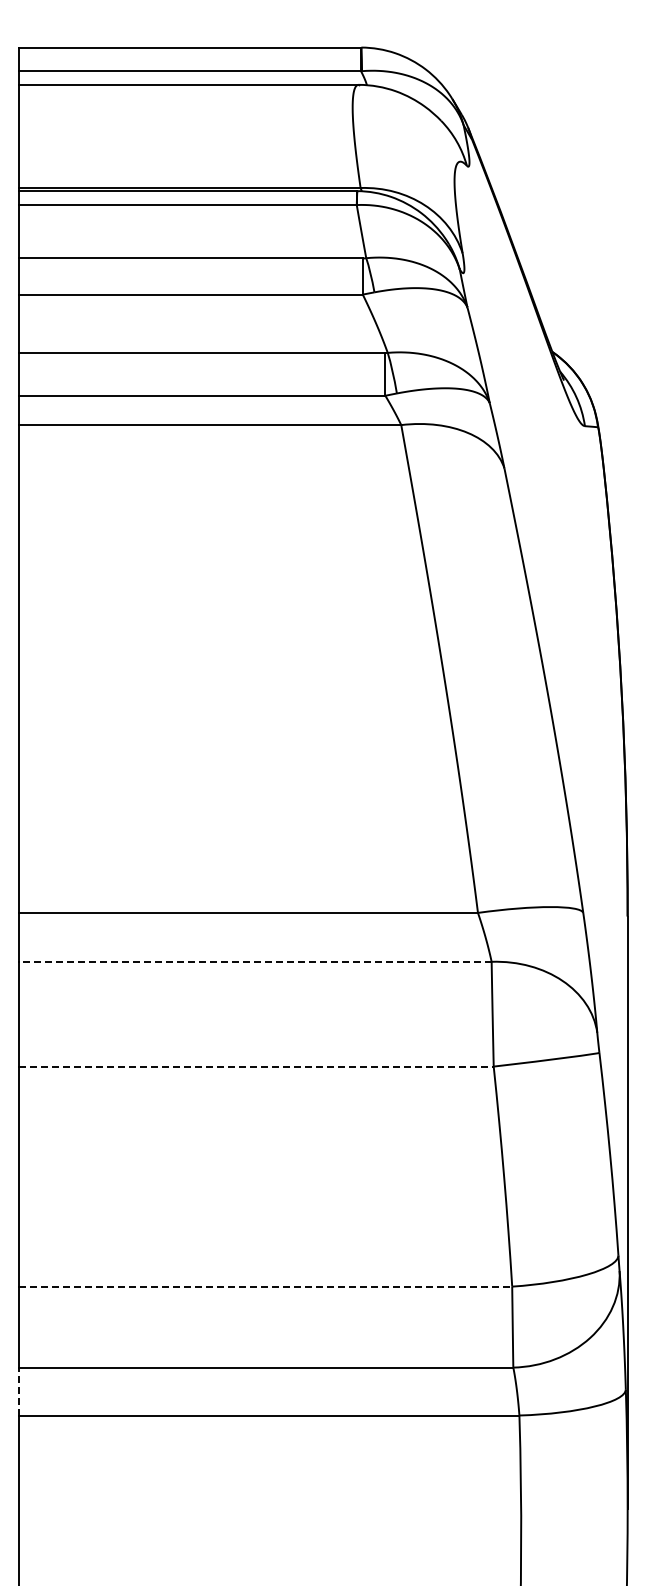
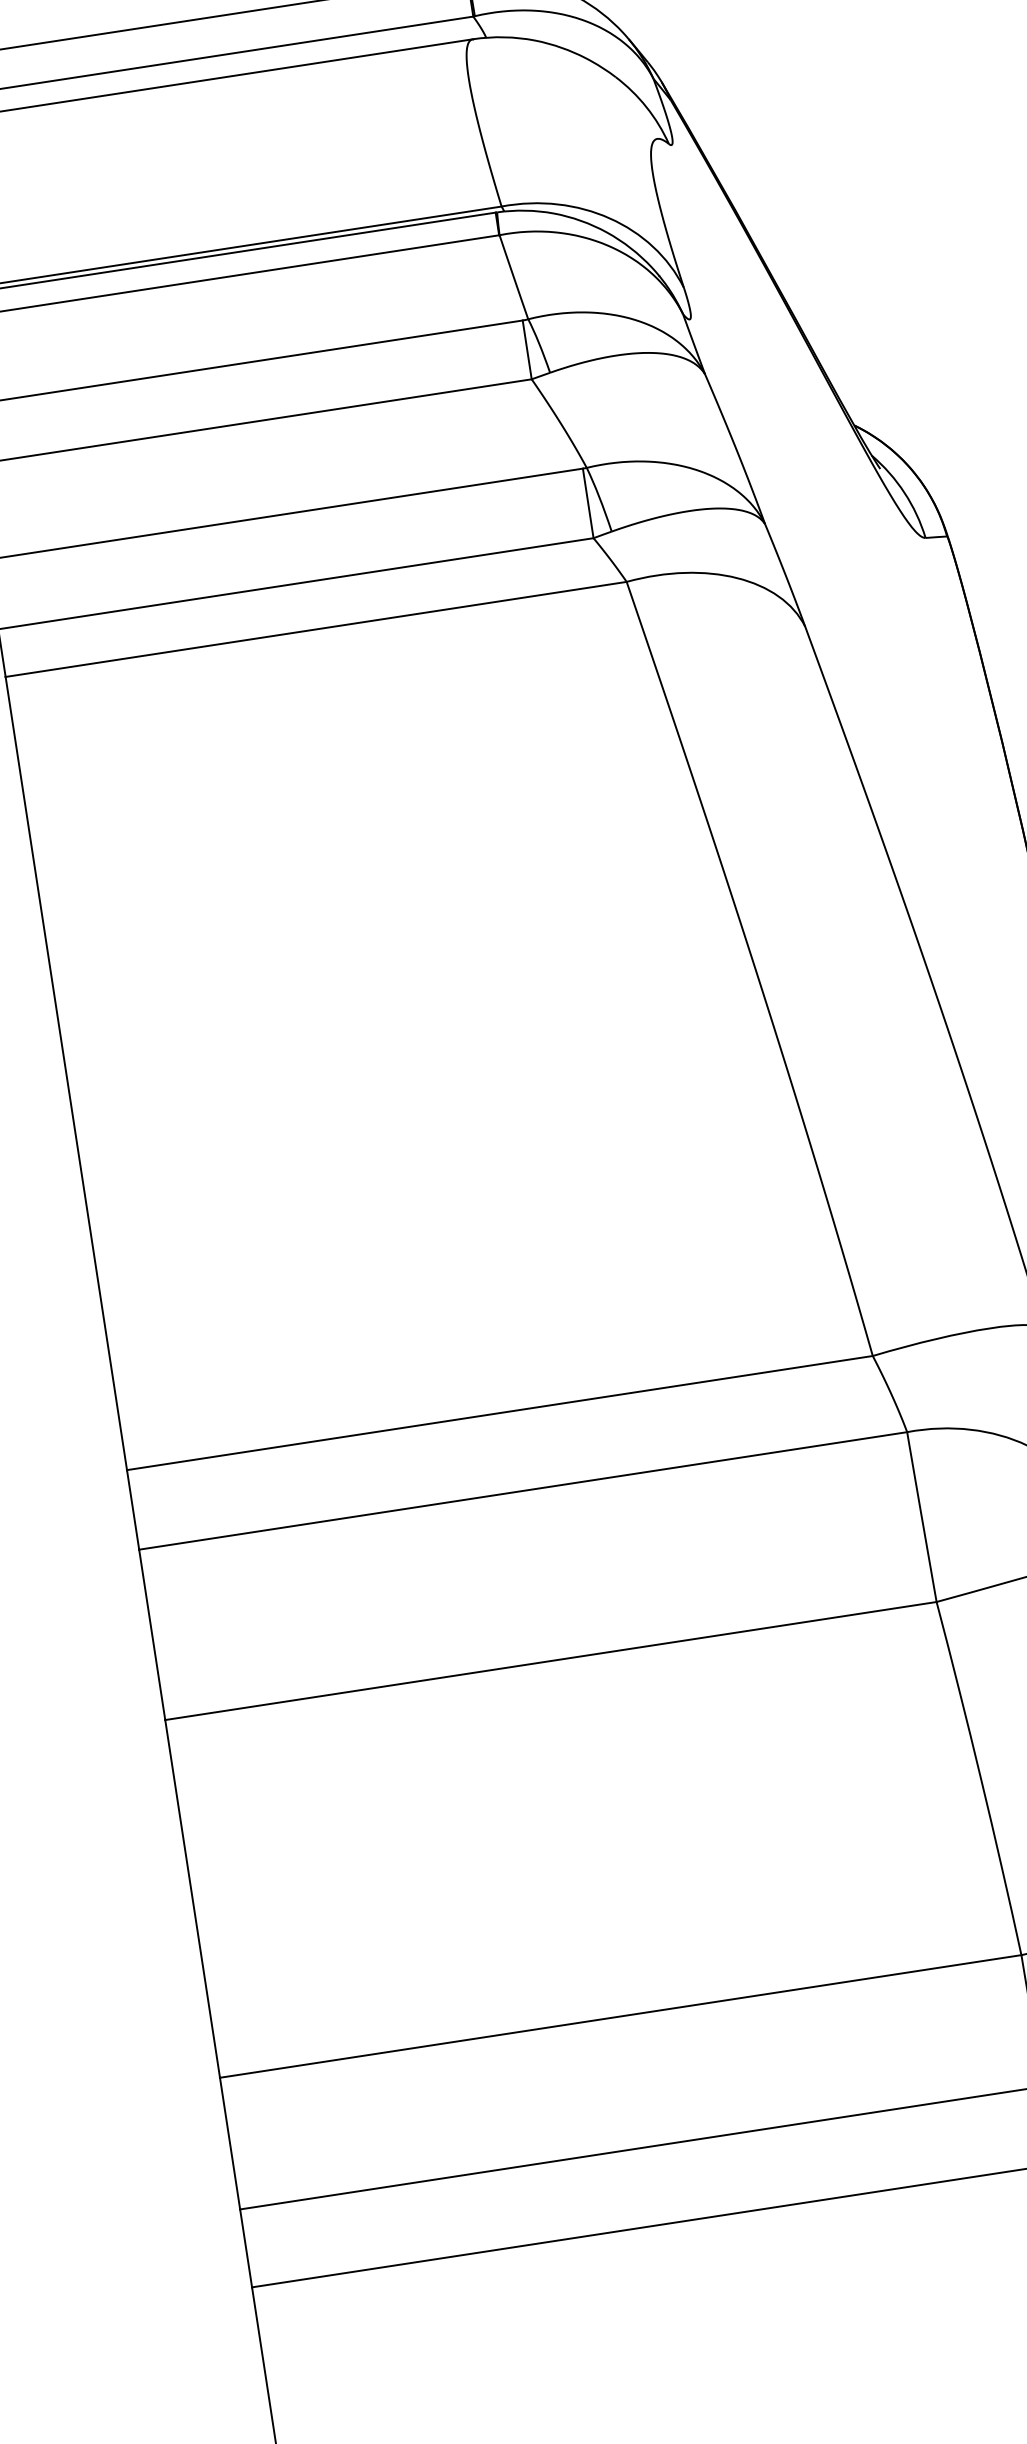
line: (254, 961) -> (521, 1490), dashed -> solid
line: (257, 1066) -> (552, 1660), dashed -> solid
line: (266, 1286) -> (621, 2016), dashed -> solid
line: (19, 1391) -> (246, 2248), dashed -> solid

